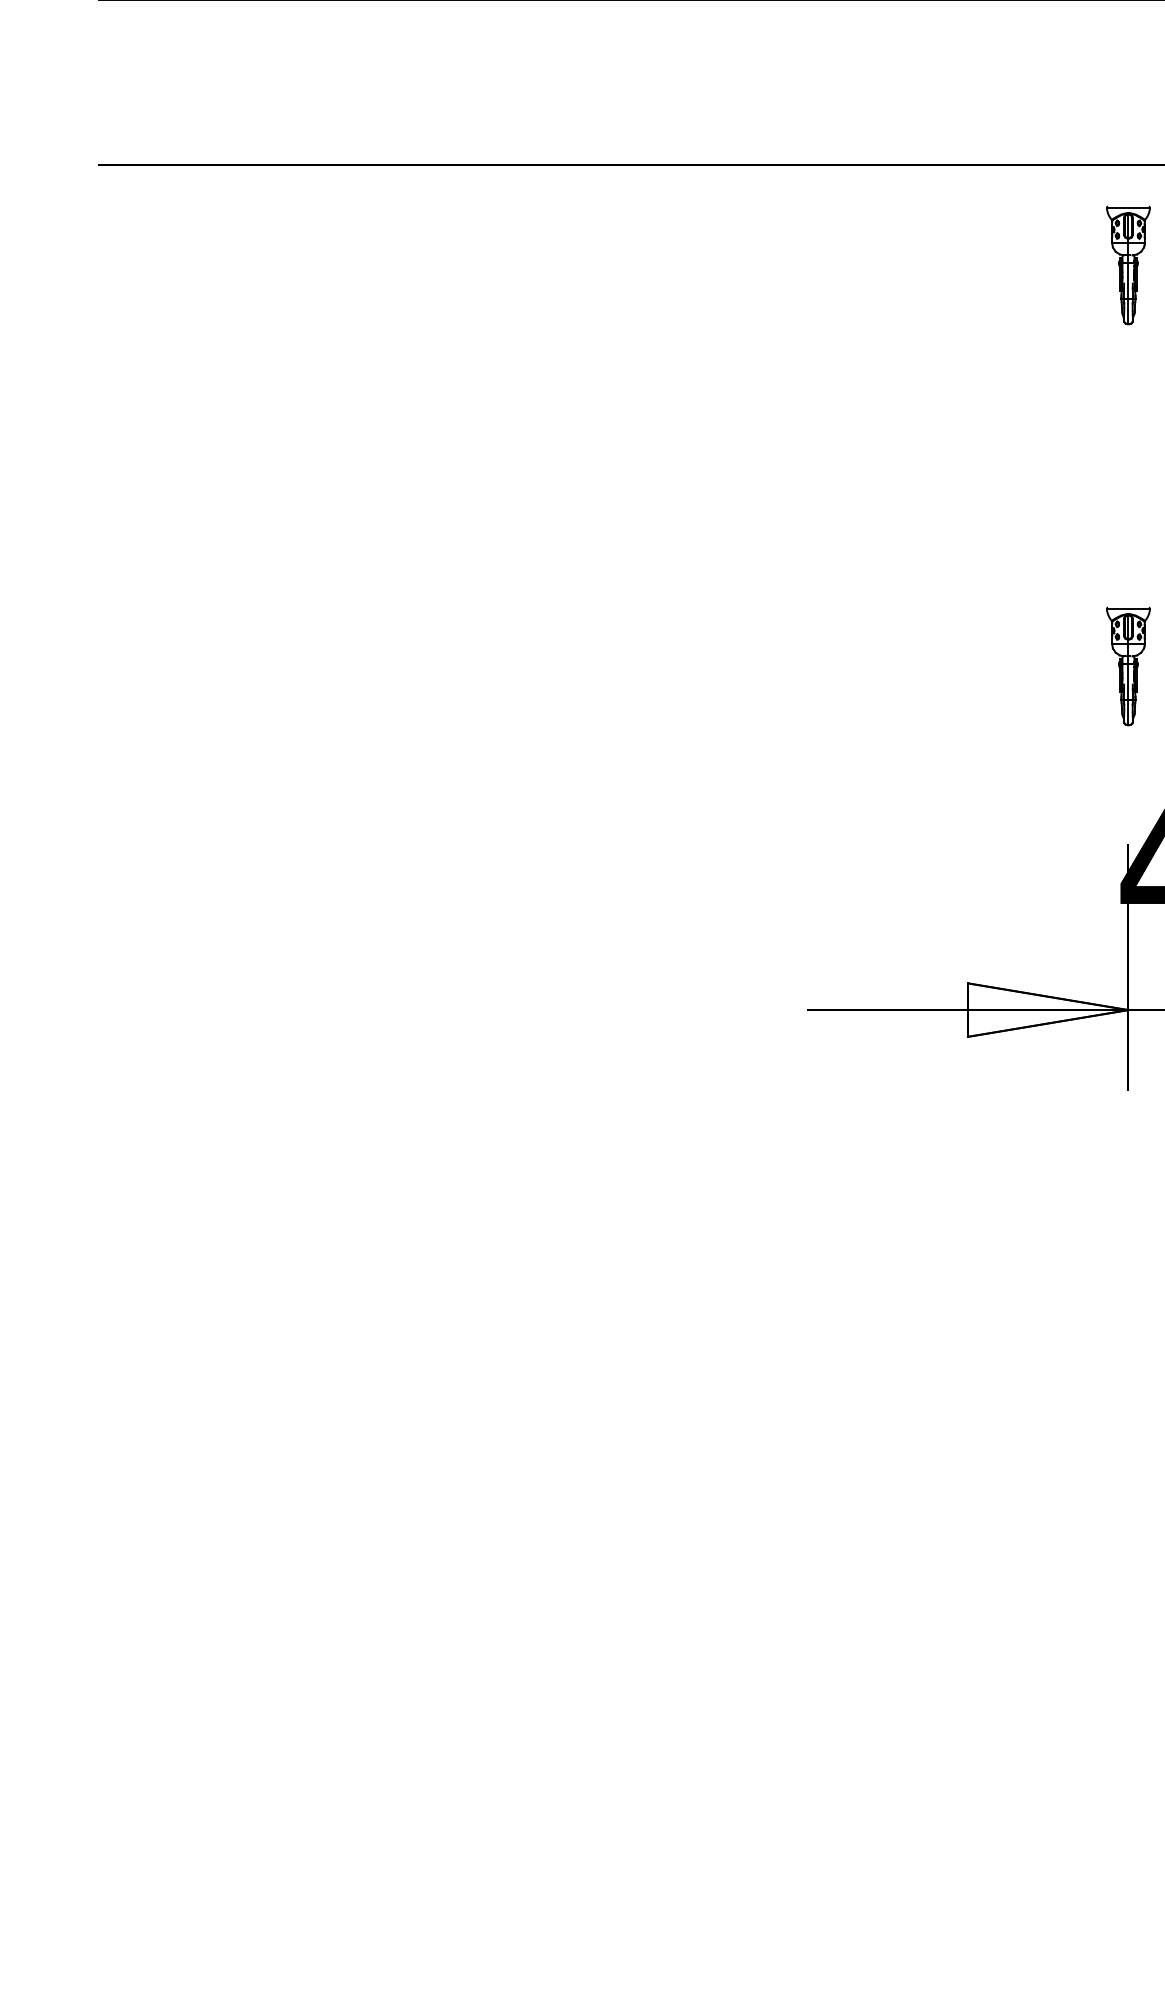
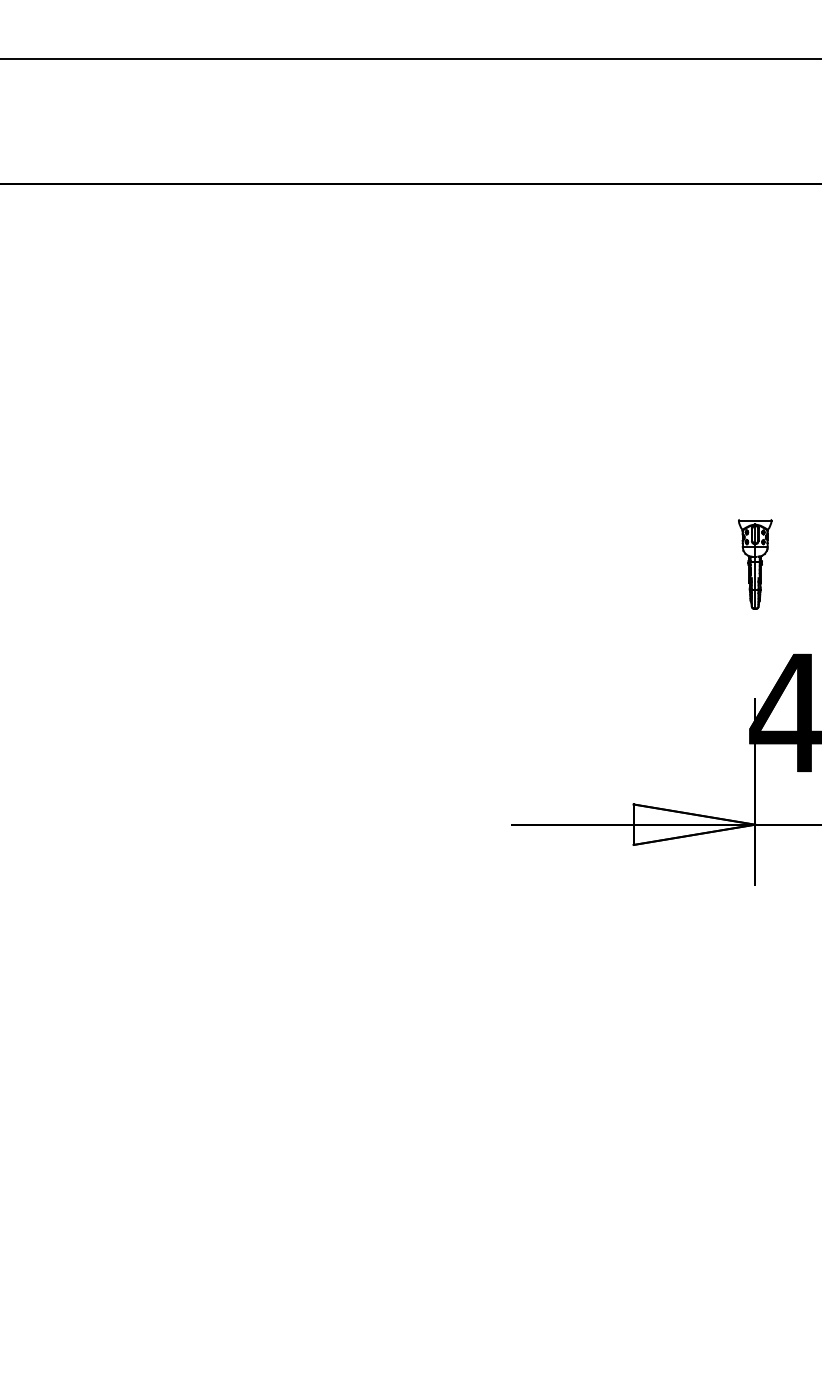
part: (1128, 265) -> (755, 260), removed

